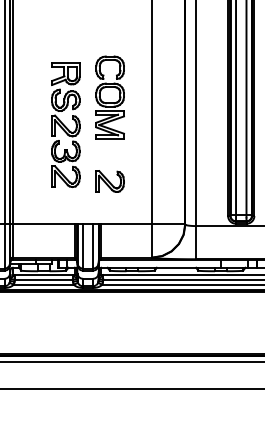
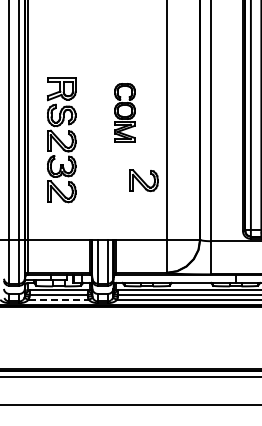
part: (109, 97) -> (124, 112), size x0.7
part: (65, 125) -> (61, 140), moved
part: (109, 181) -> (143, 180), moved
line: (44, 284) -> (59, 299), solid -> dashed

